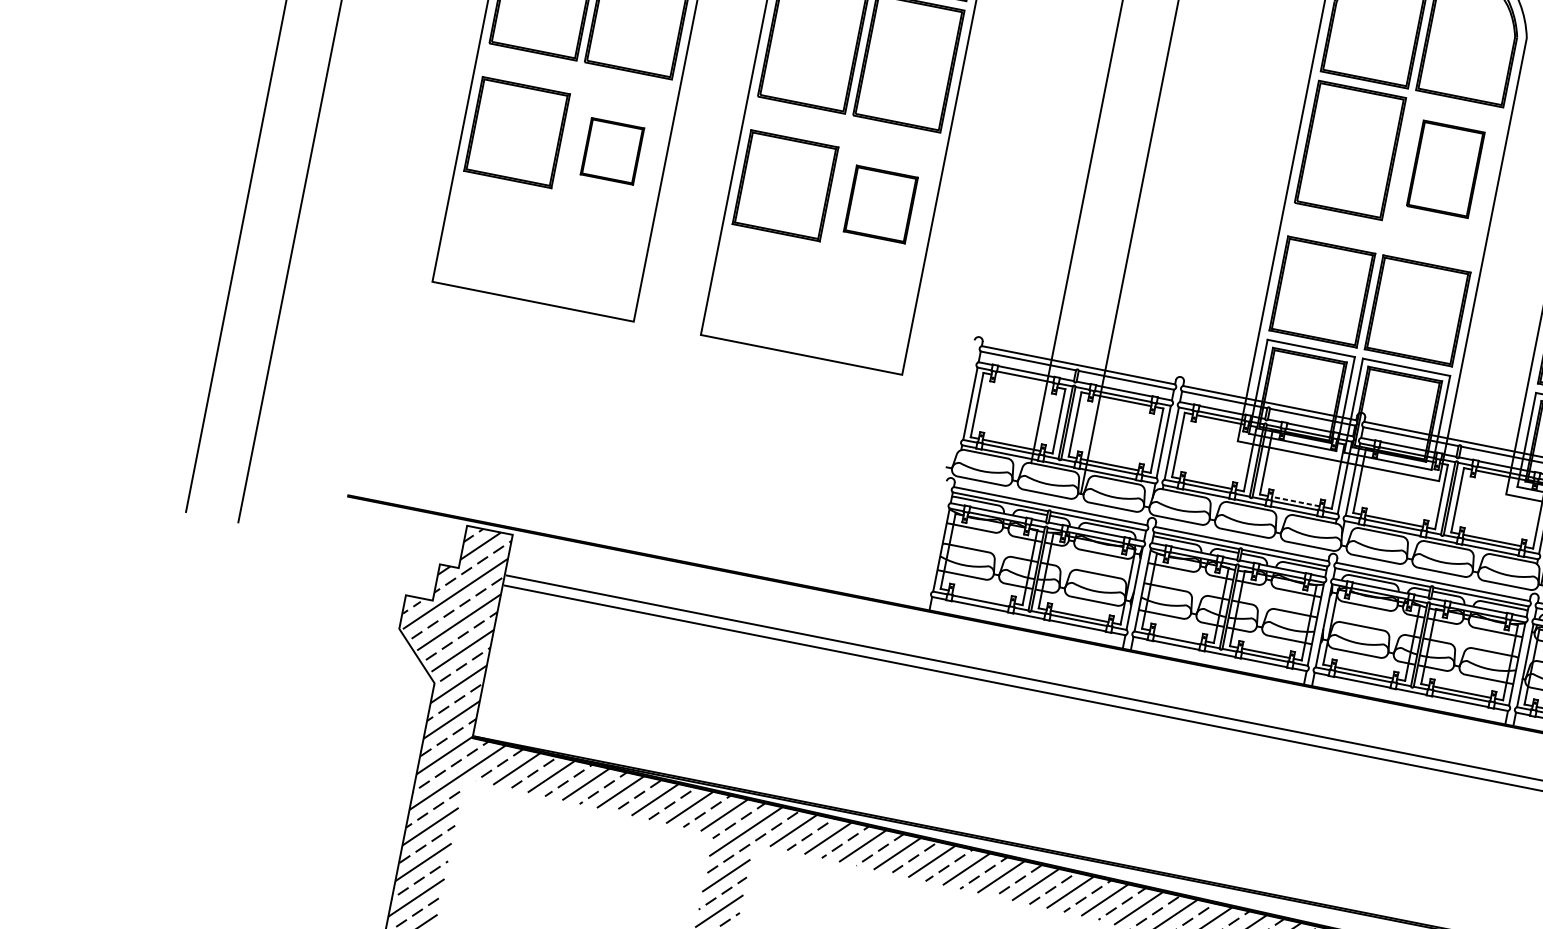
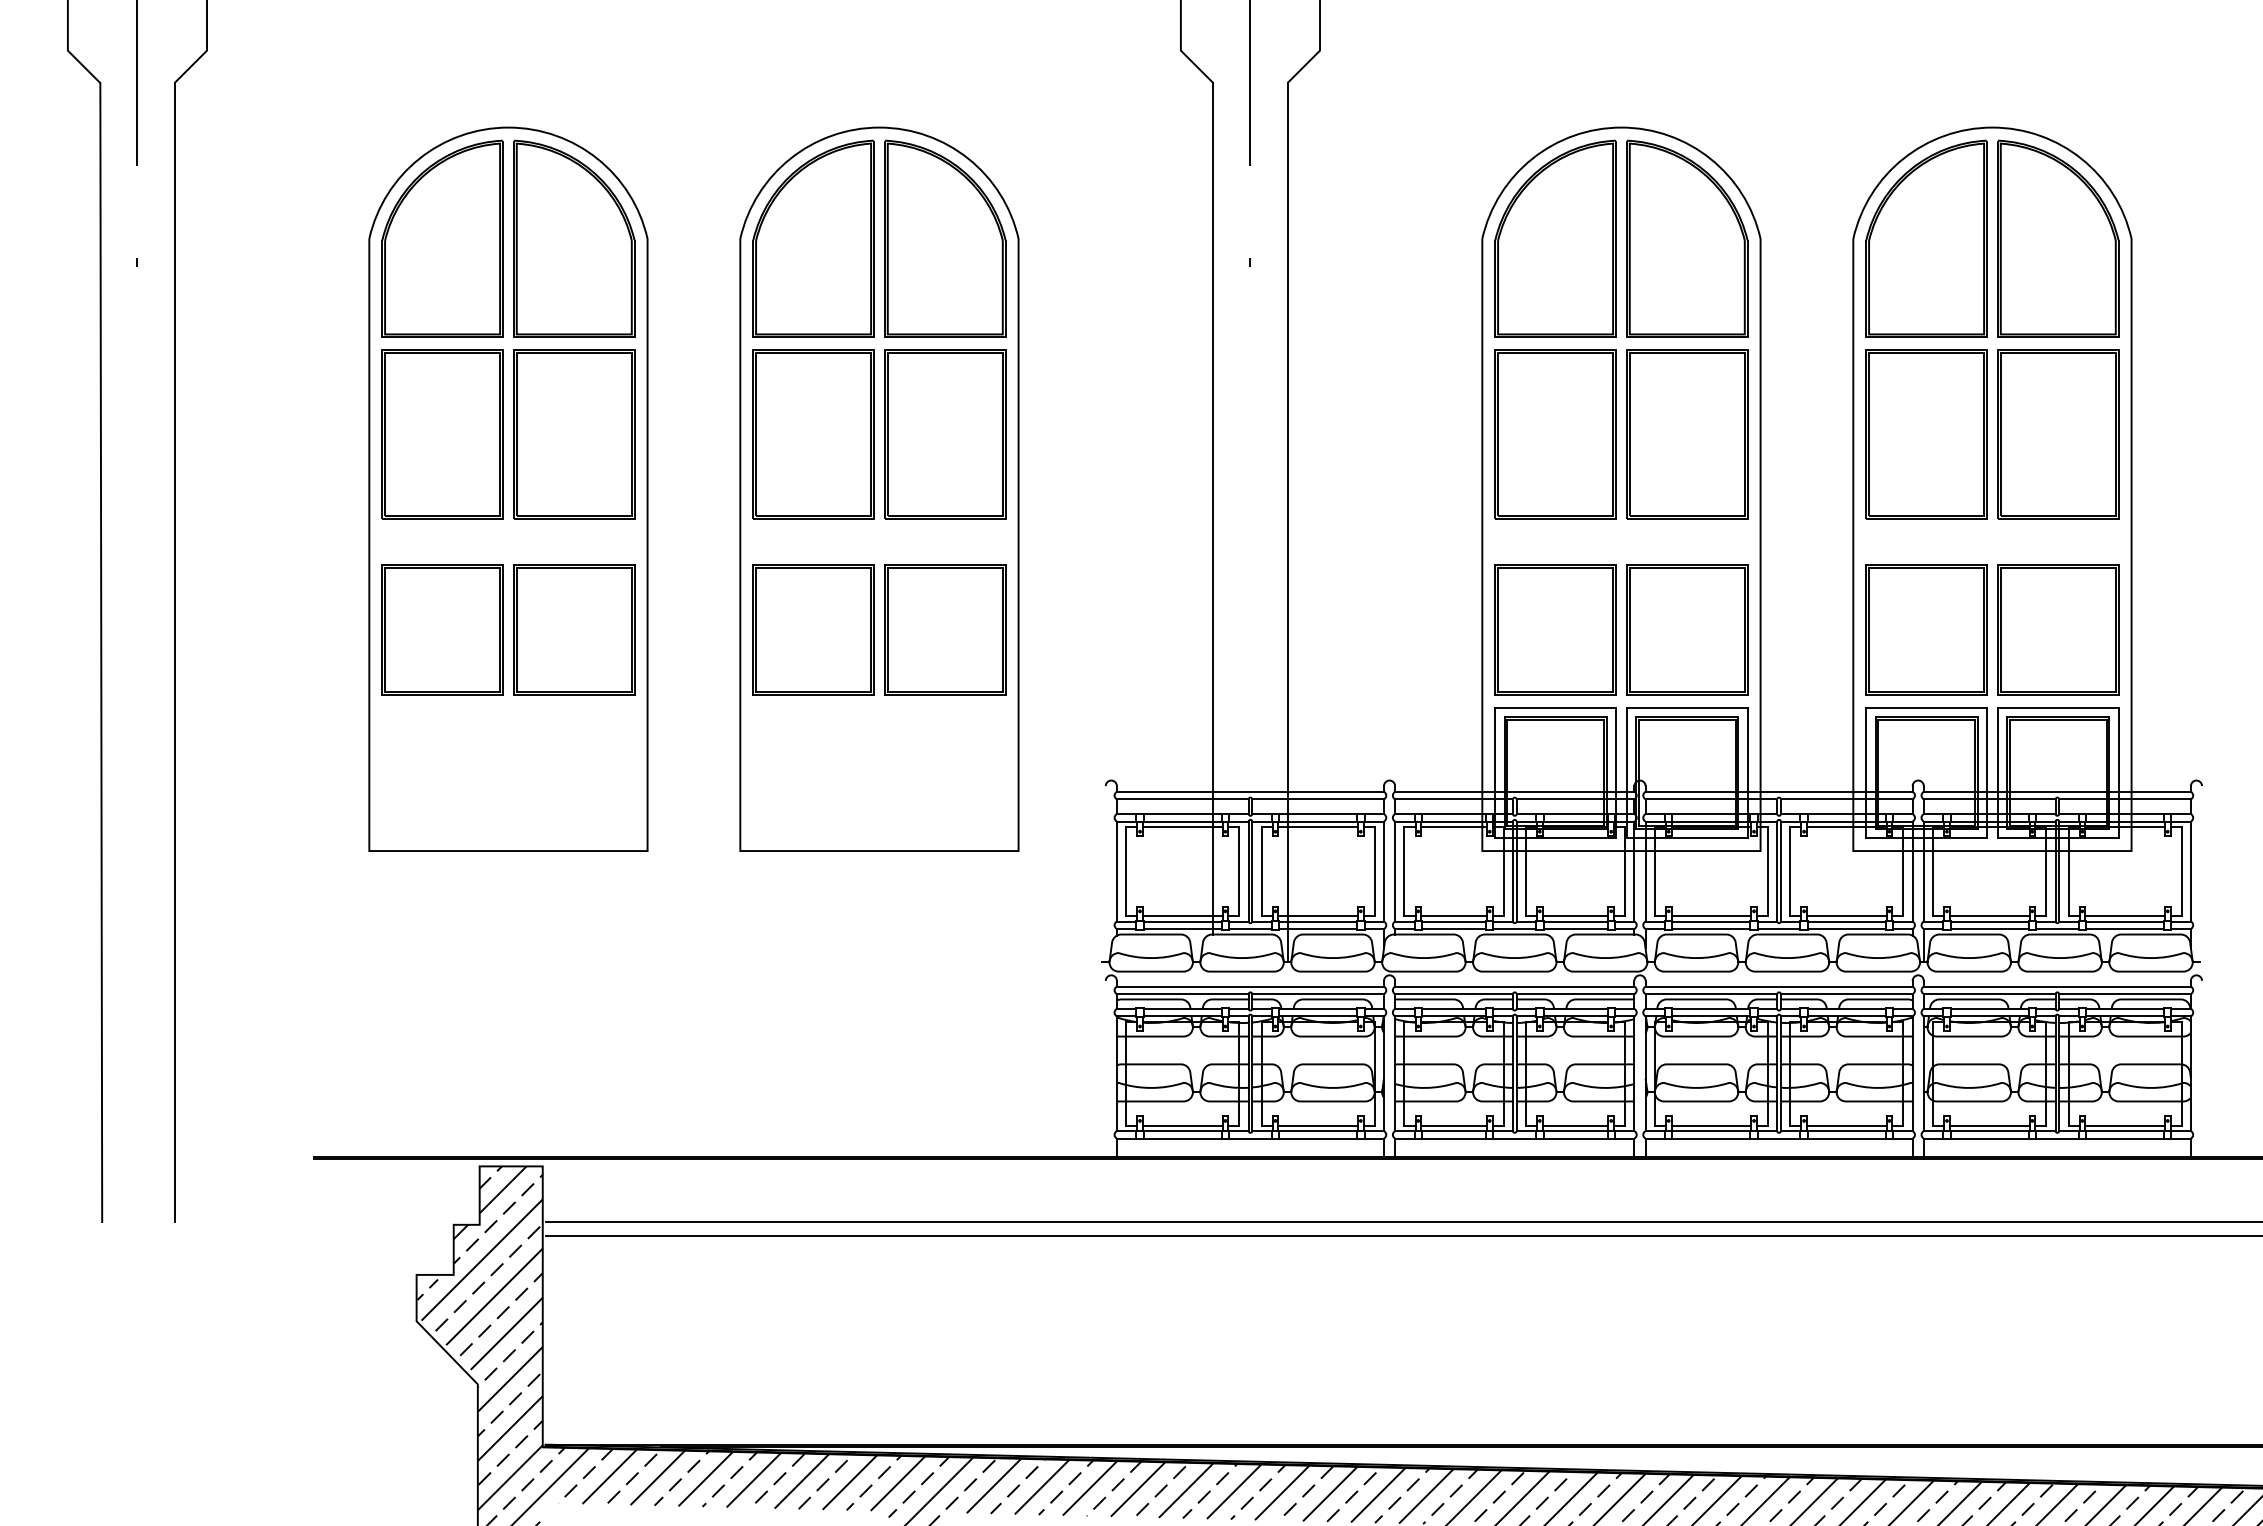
part: (612, 150) -> (574, 629), size x1.67
part: (1445, 169) -> (1687, 434), size x1.43
part: (881, 204) -> (945, 629), size x1.43
line: (1024, 381) -> (1182, 827), added
line: (1295, 501) -> (1575, 915), dashed -> solid
line: (981, 596) -> (1182, 1125), added
line: (1177, 635) -> (1453, 1125), added

